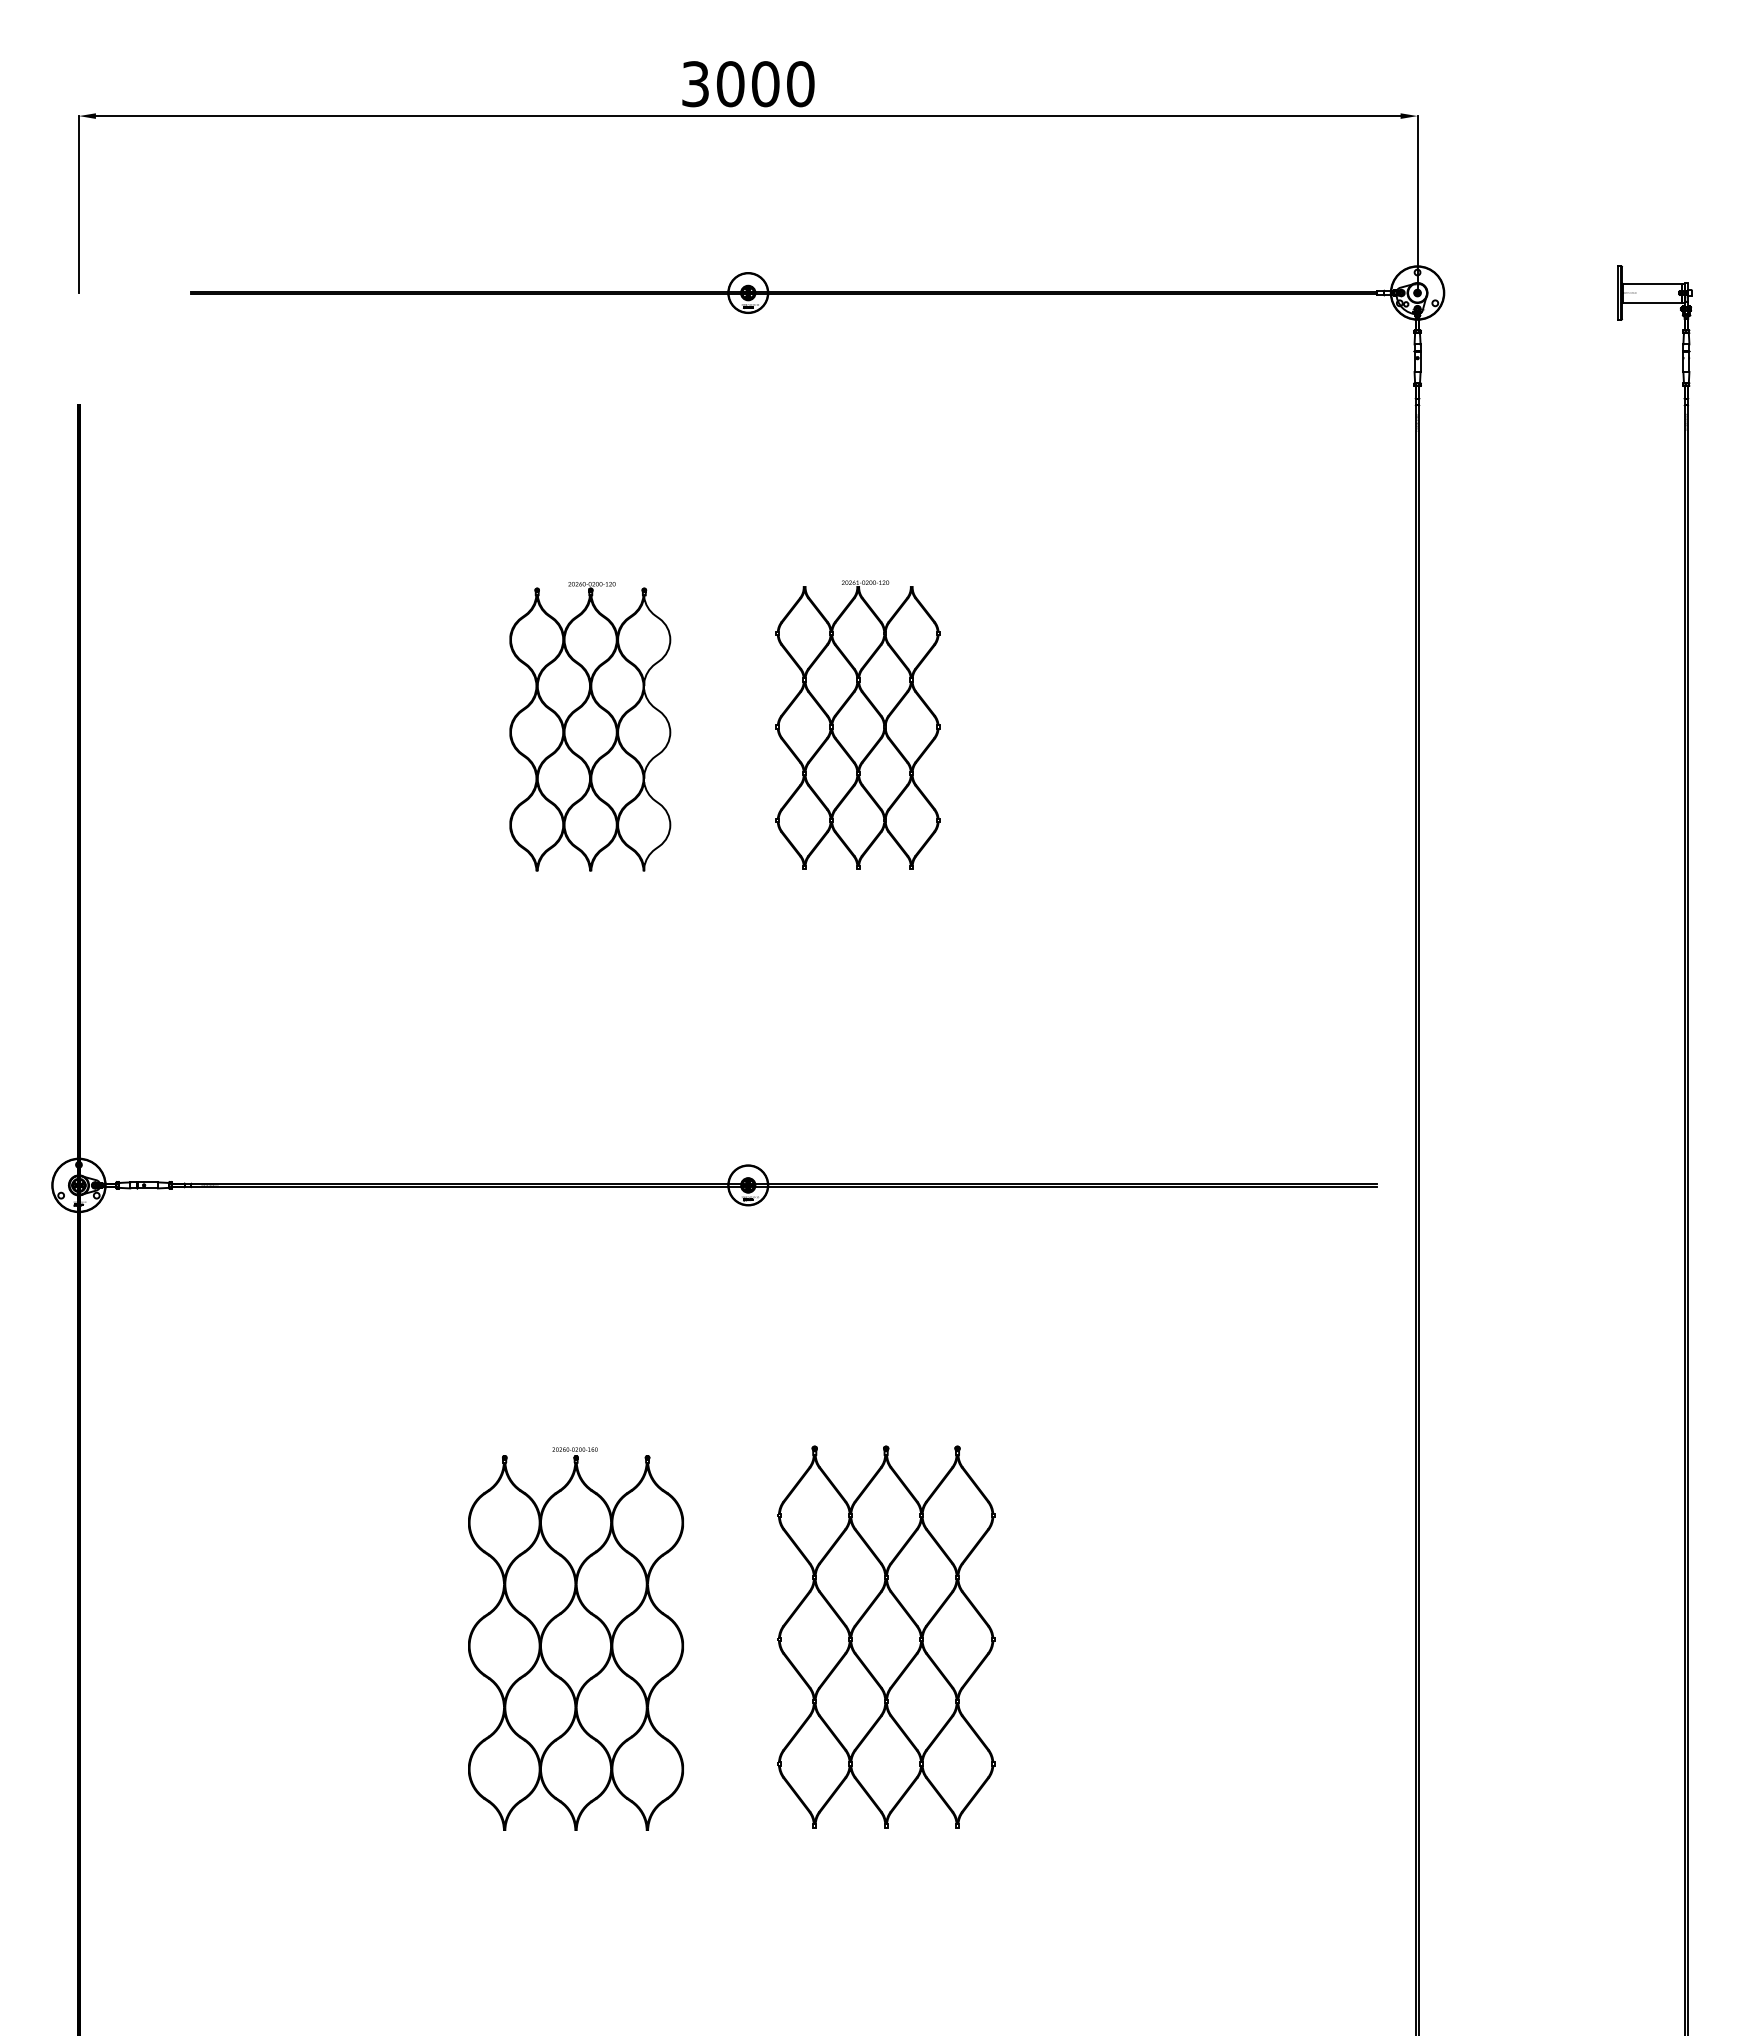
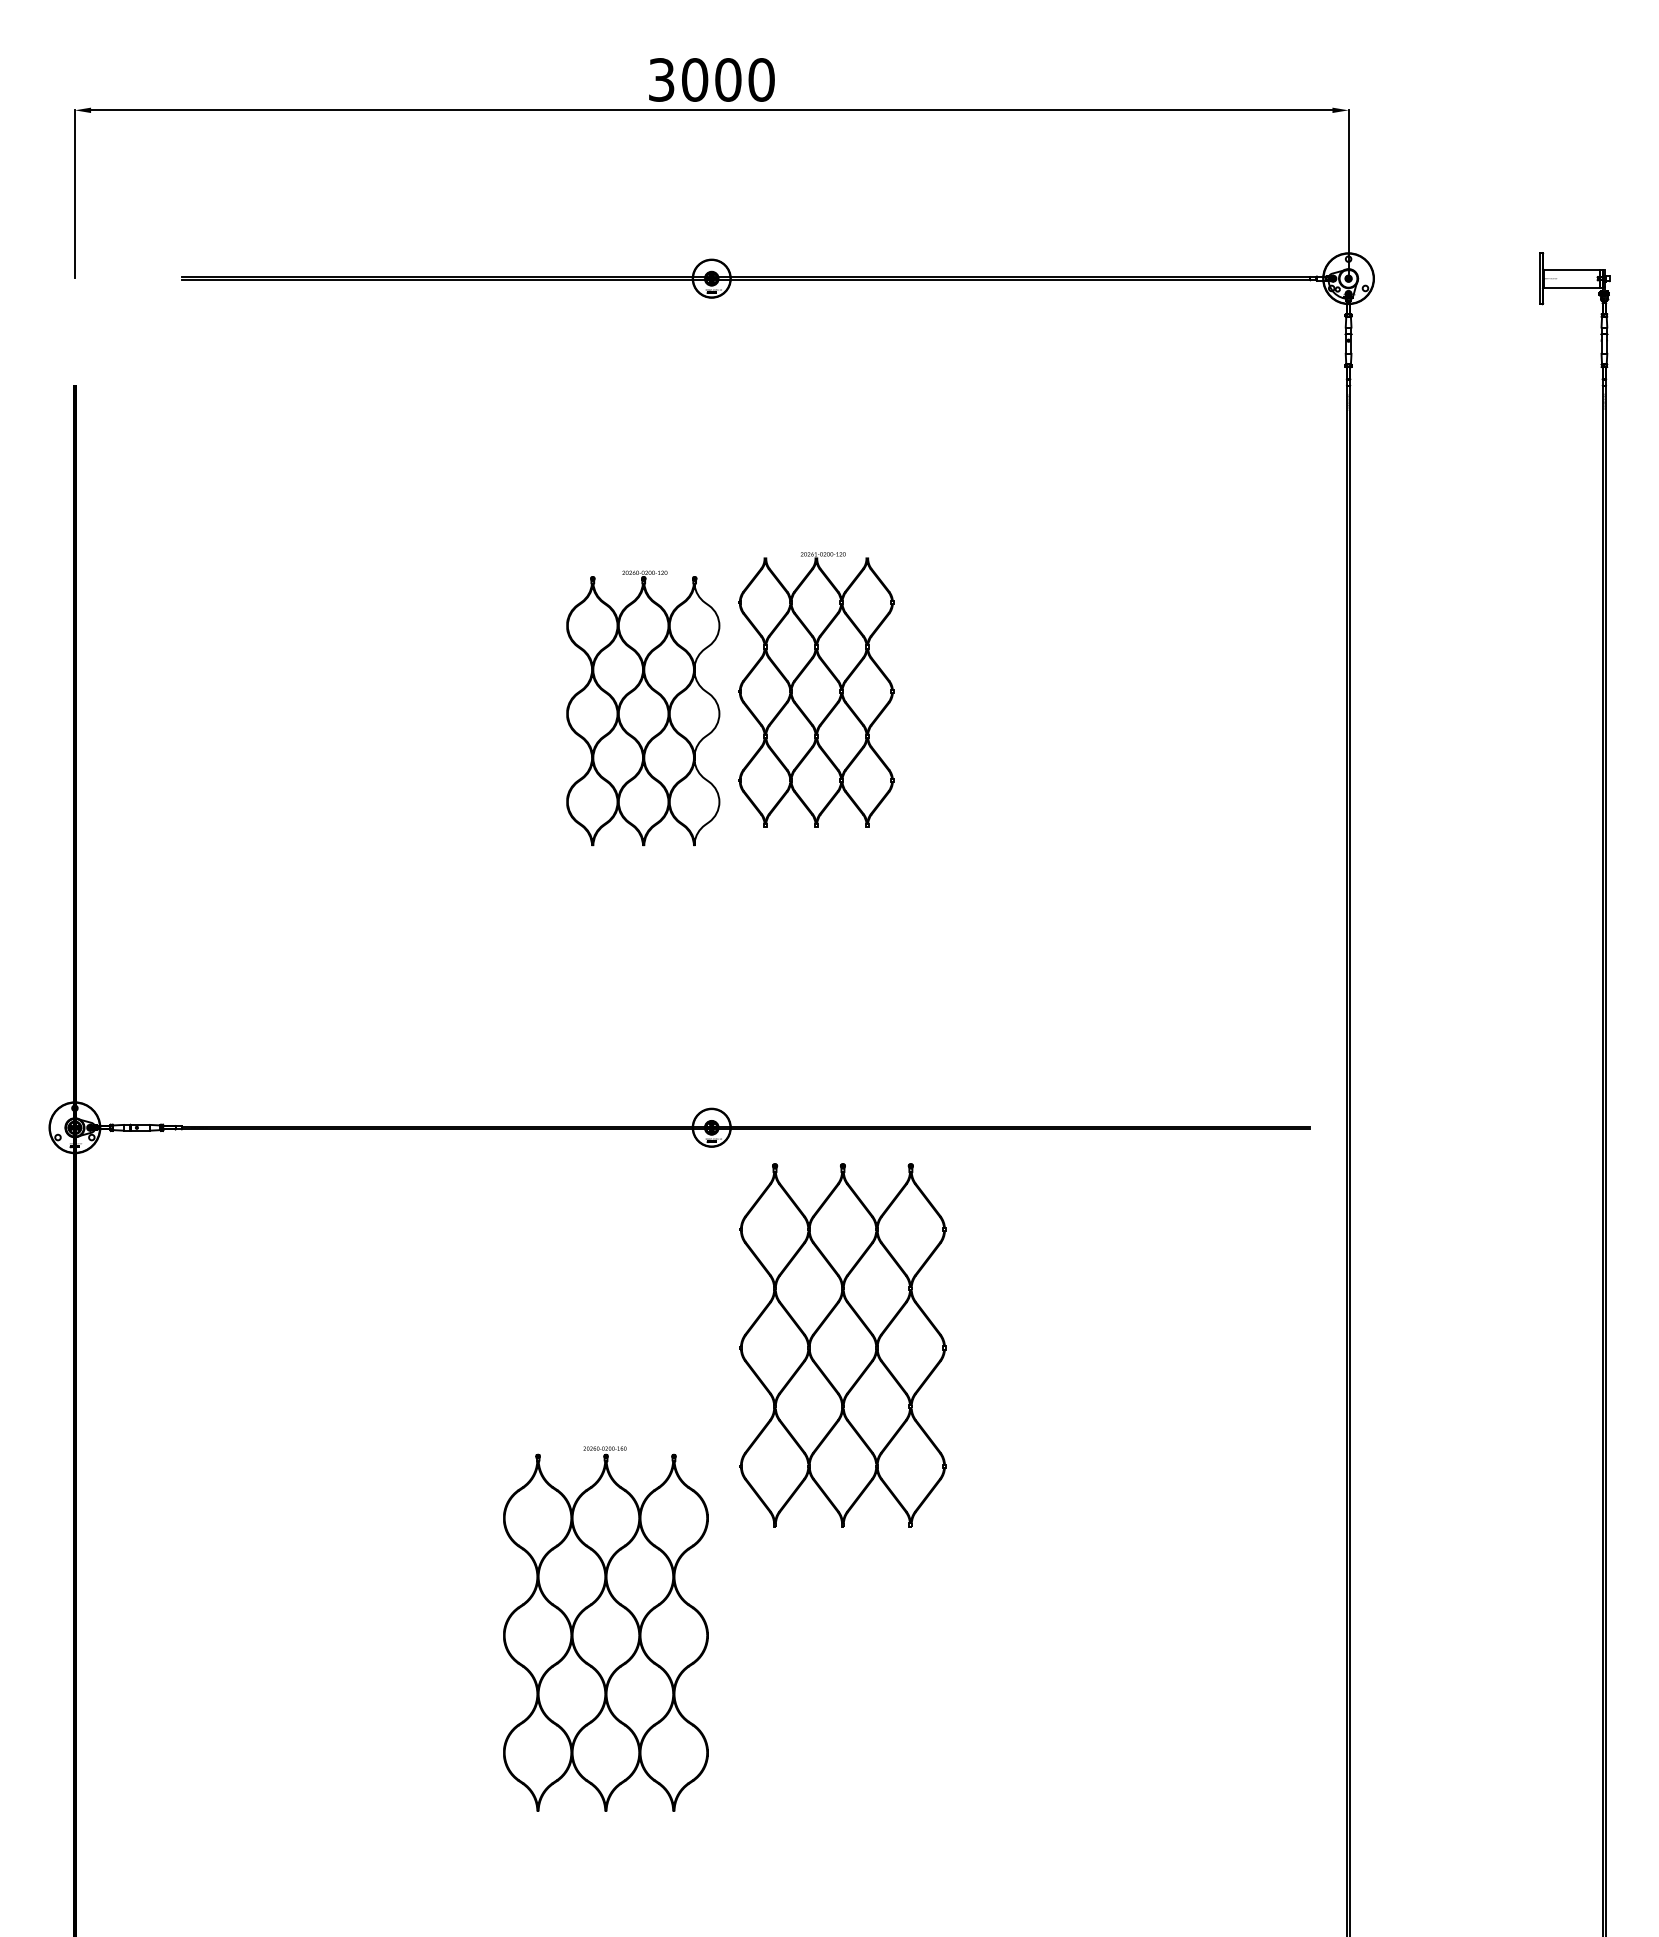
part: (590, 726) -> (643, 708), moved
part: (886, 1636) -> (843, 1344), moved
part: (575, 1638) -> (605, 1628), moved

